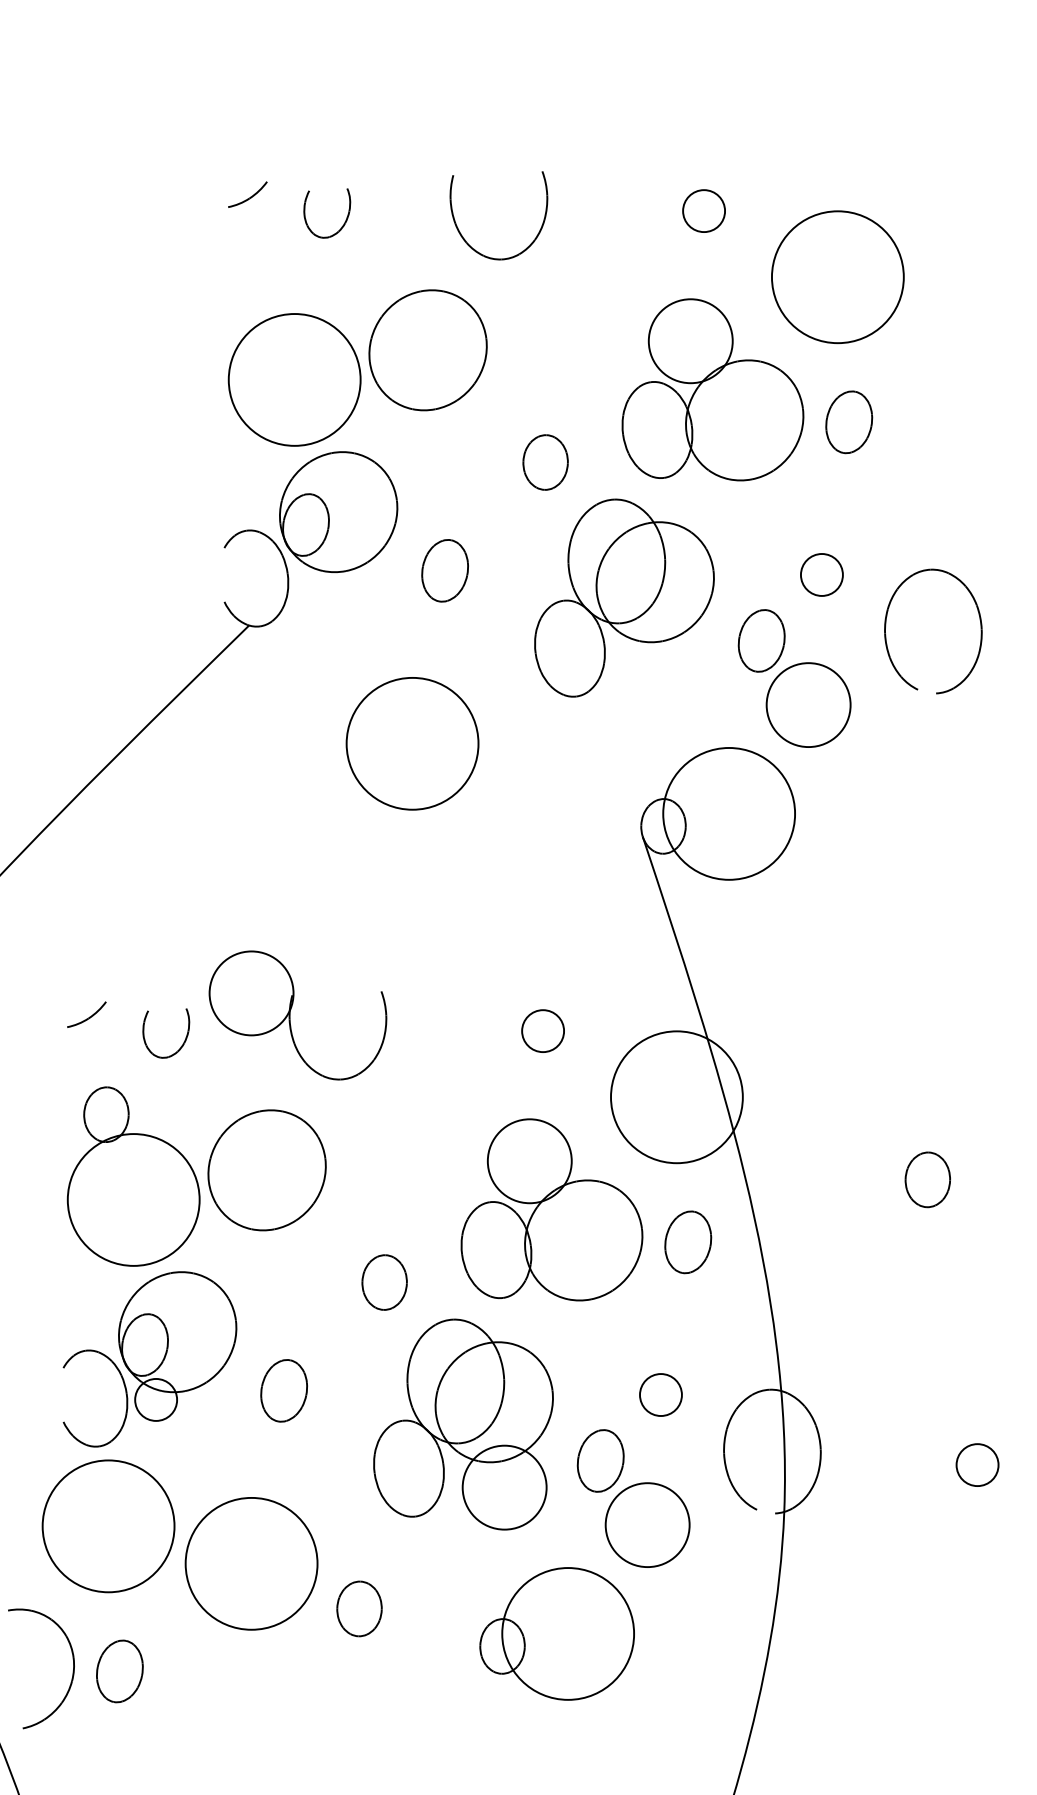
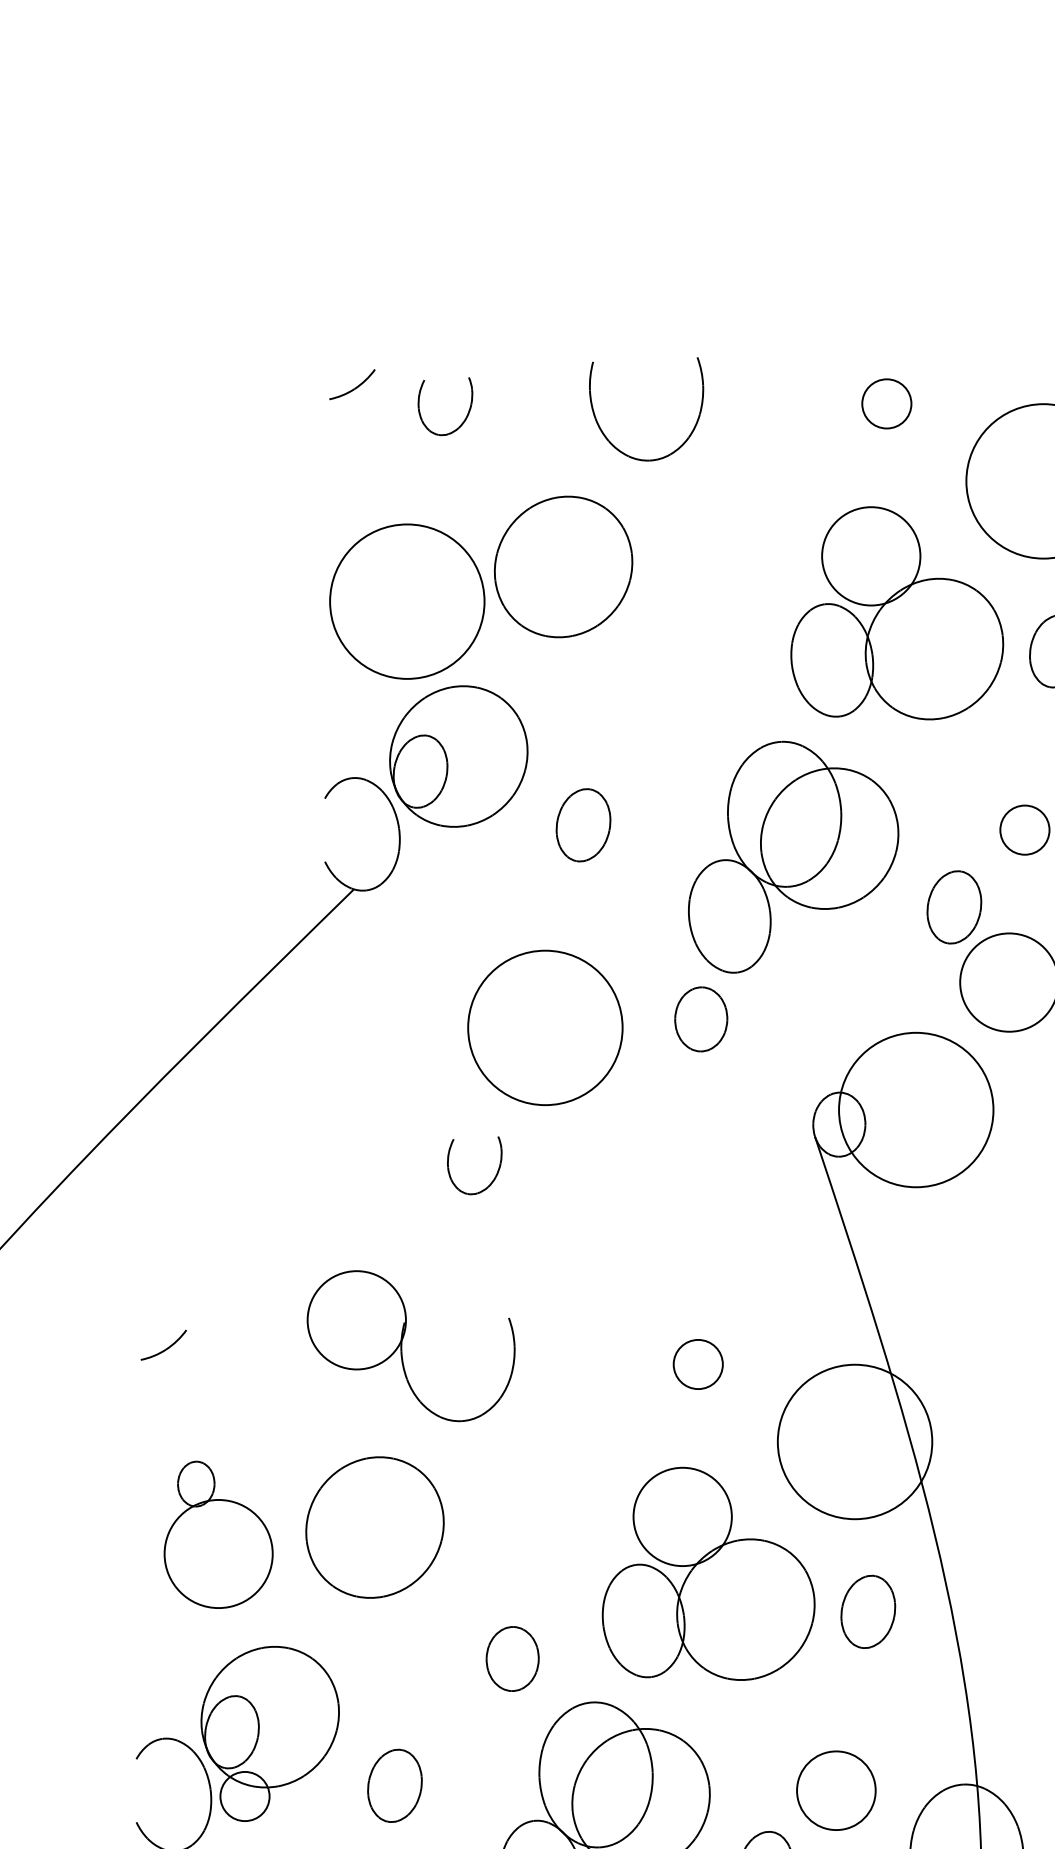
part: (545, 462) -> (701, 1019), moved
part: (180, 1046) -> (491, 1181), moved
part: (133, 1176) -> (218, 1534), size x0.7
circle: (660, 1395) -> (835, 1791), size x1.6

